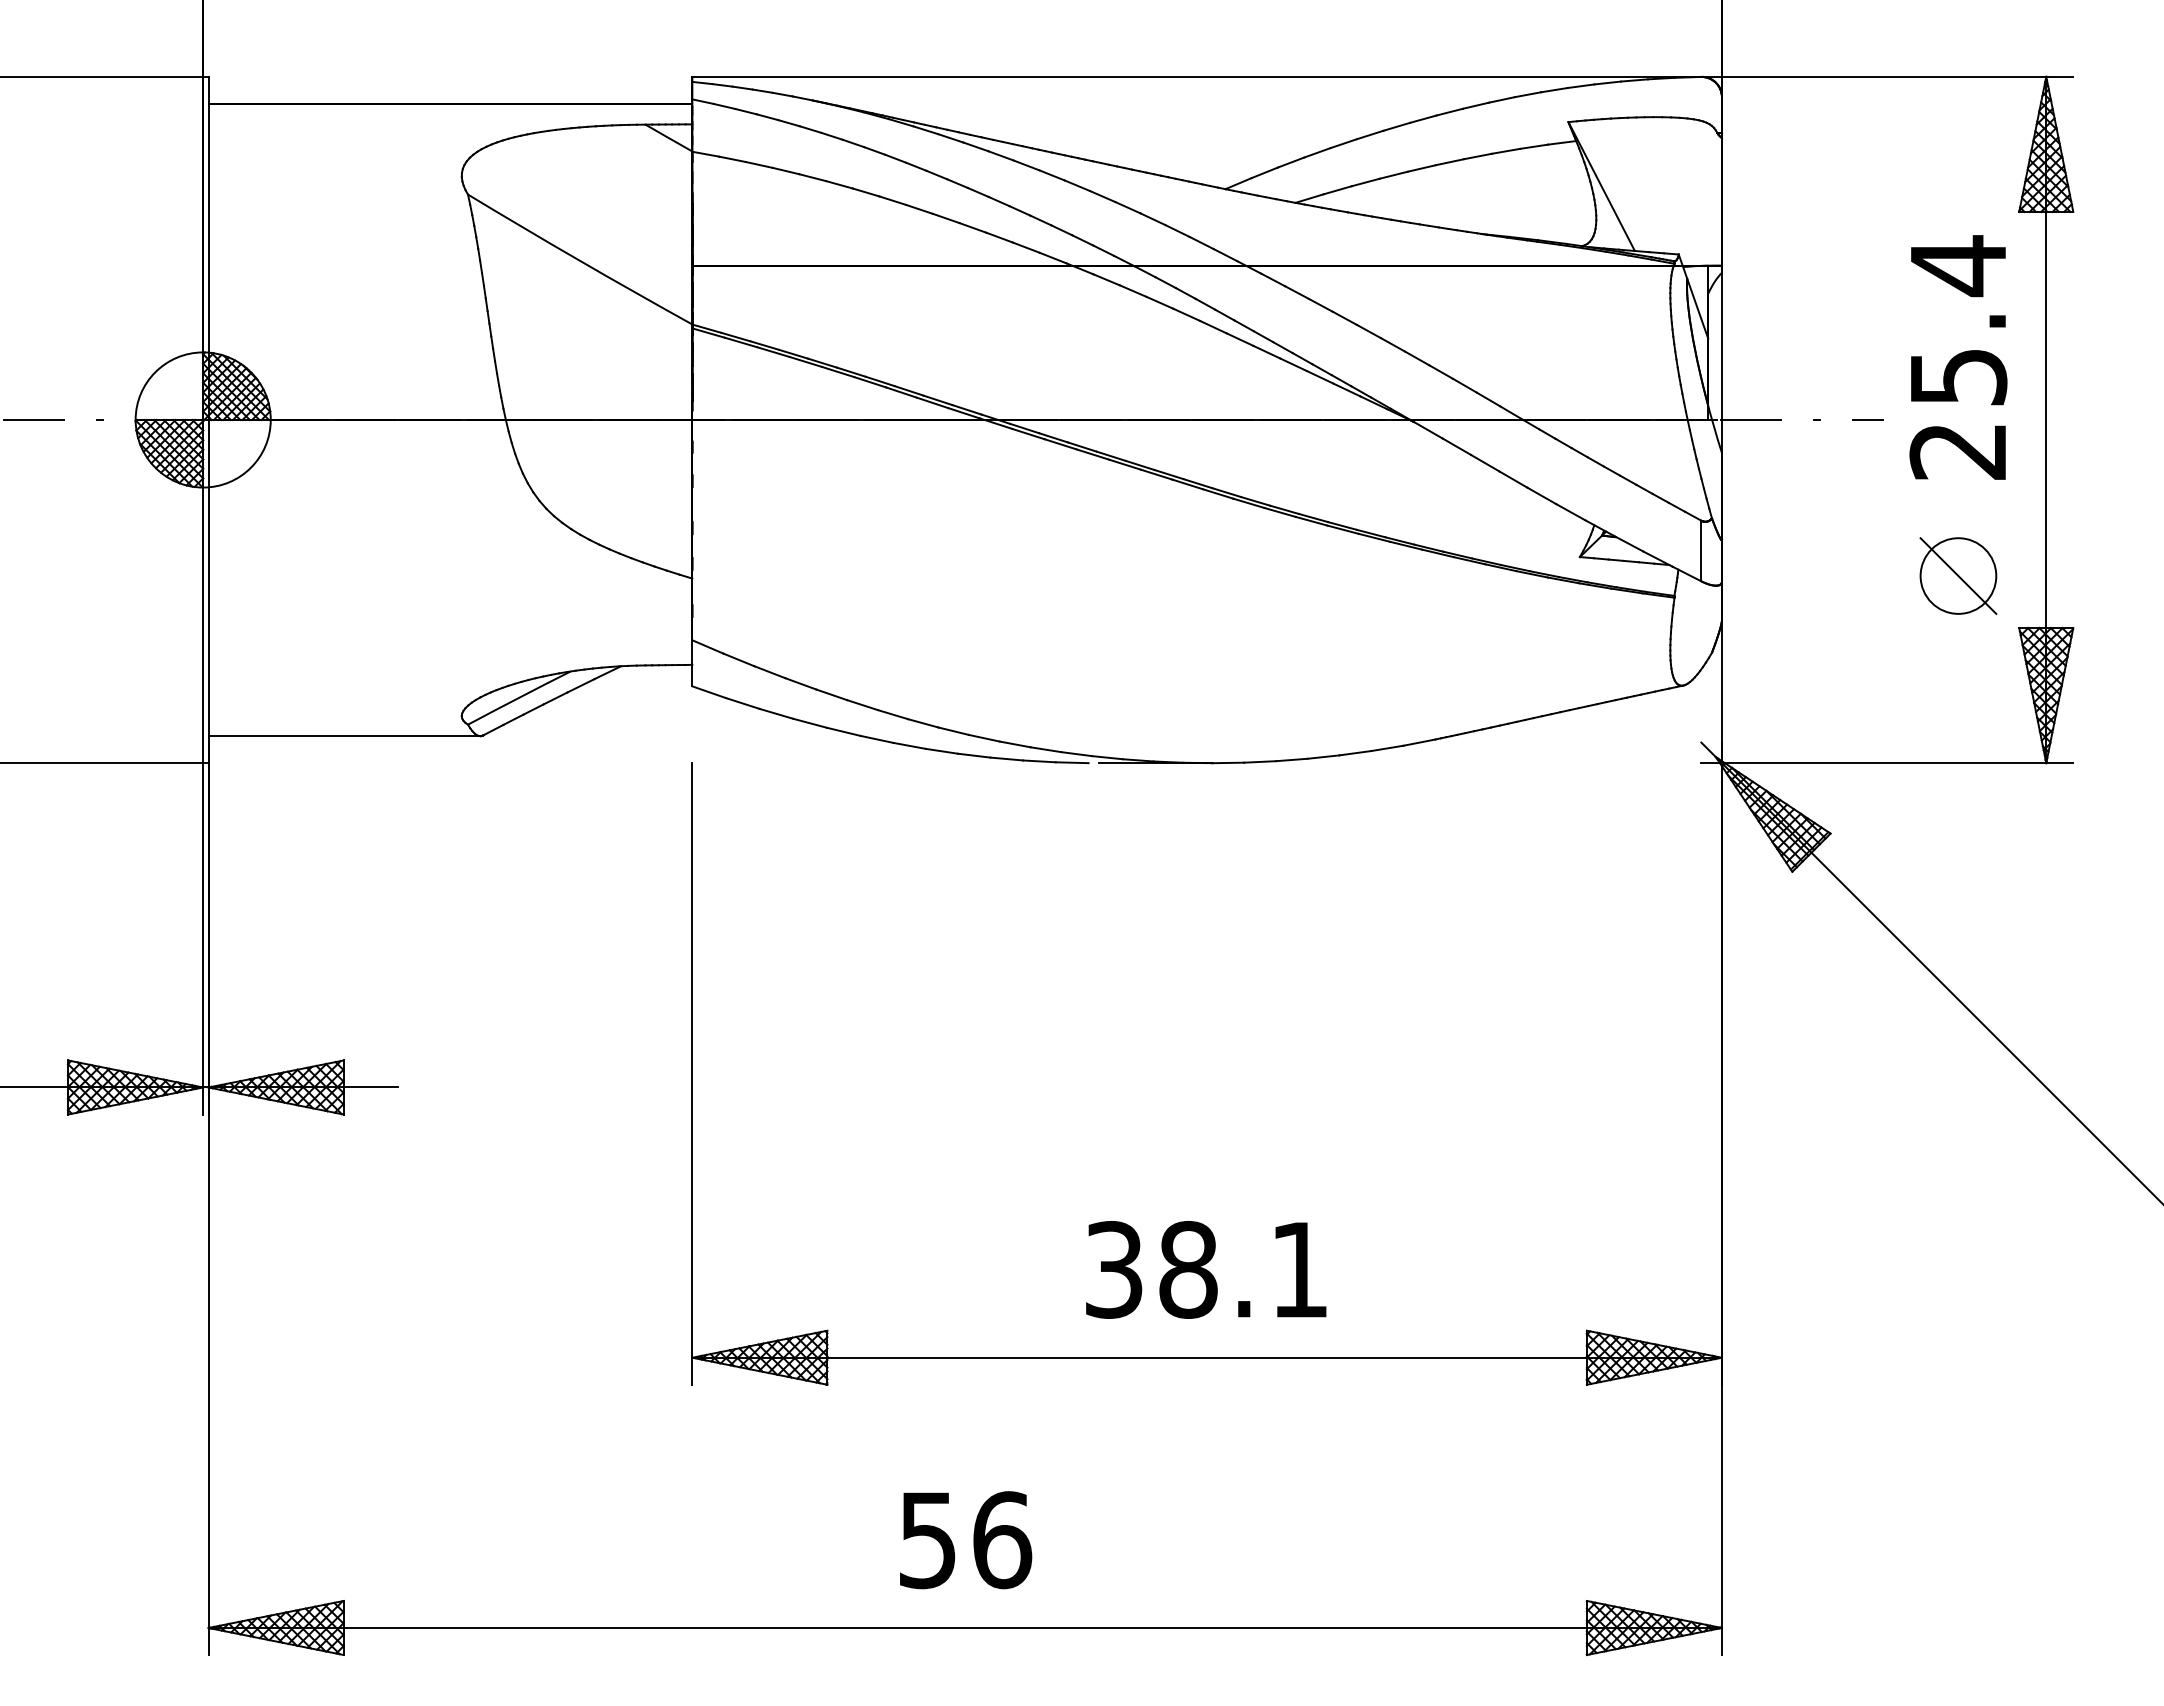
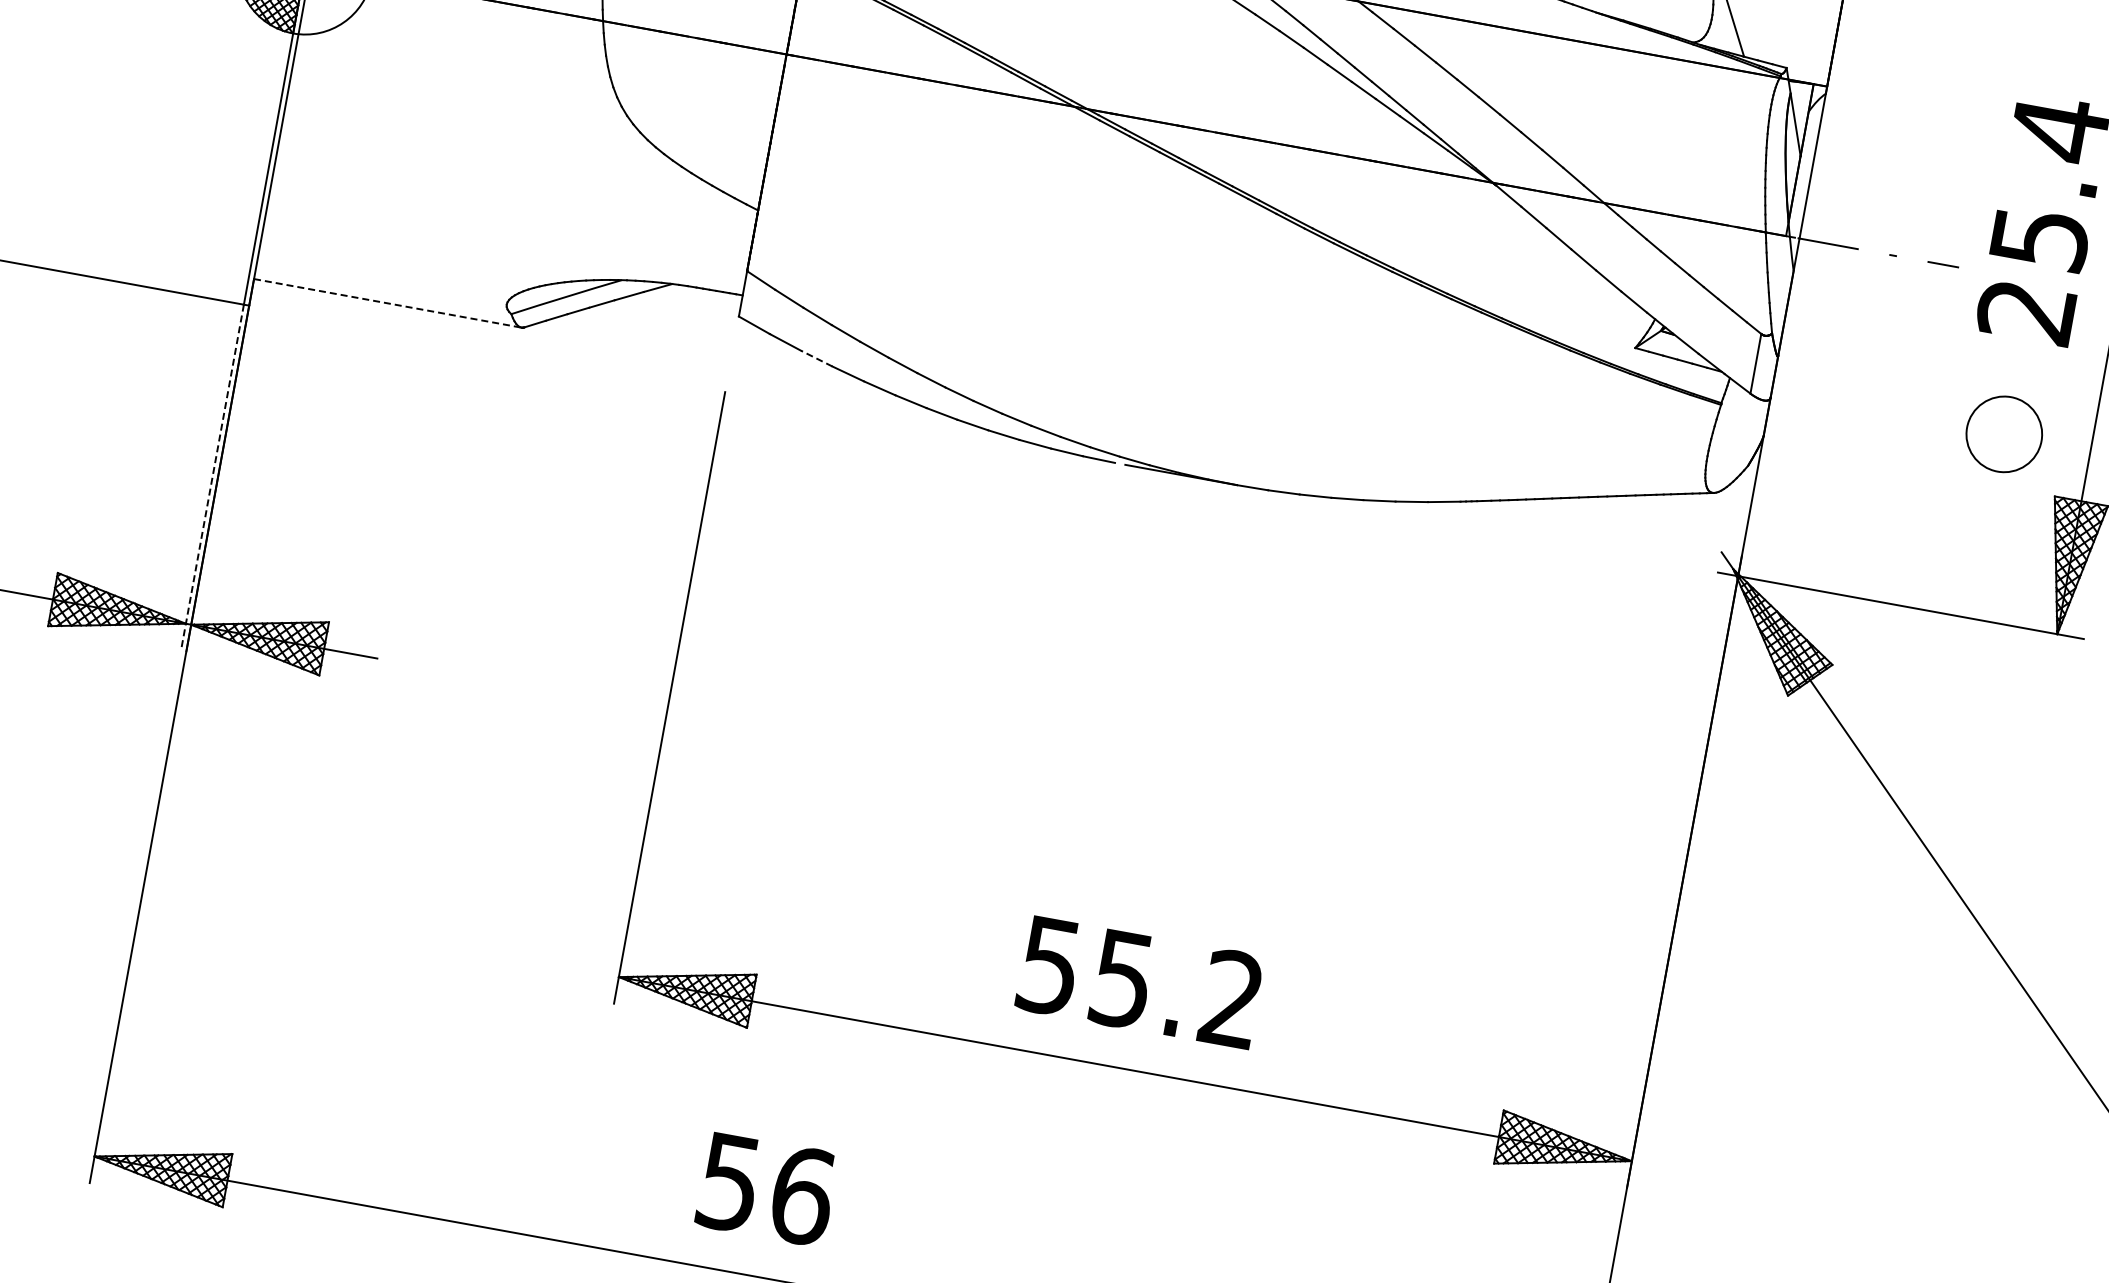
line: (1958, 575) -> (2004, 433), removed
line: (776, 713) -> (816, 358), solid -> dashed
line: (344, 736) -> (387, 303), solid -> dashed
line: (203, 938) -> (212, 477), solid -> dashed
text: (1206, 1269) -> (1140, 982), 38.1 -> 55.2
text: (966, 1540) -> (767, 1189), moved

